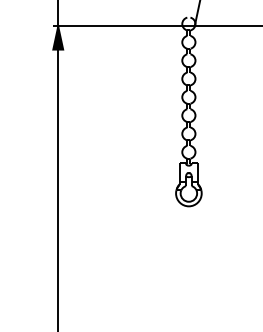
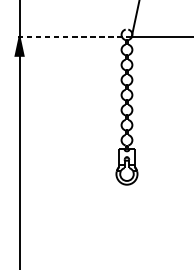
line: (123, 26) -> (73, 36), solid -> dashed

